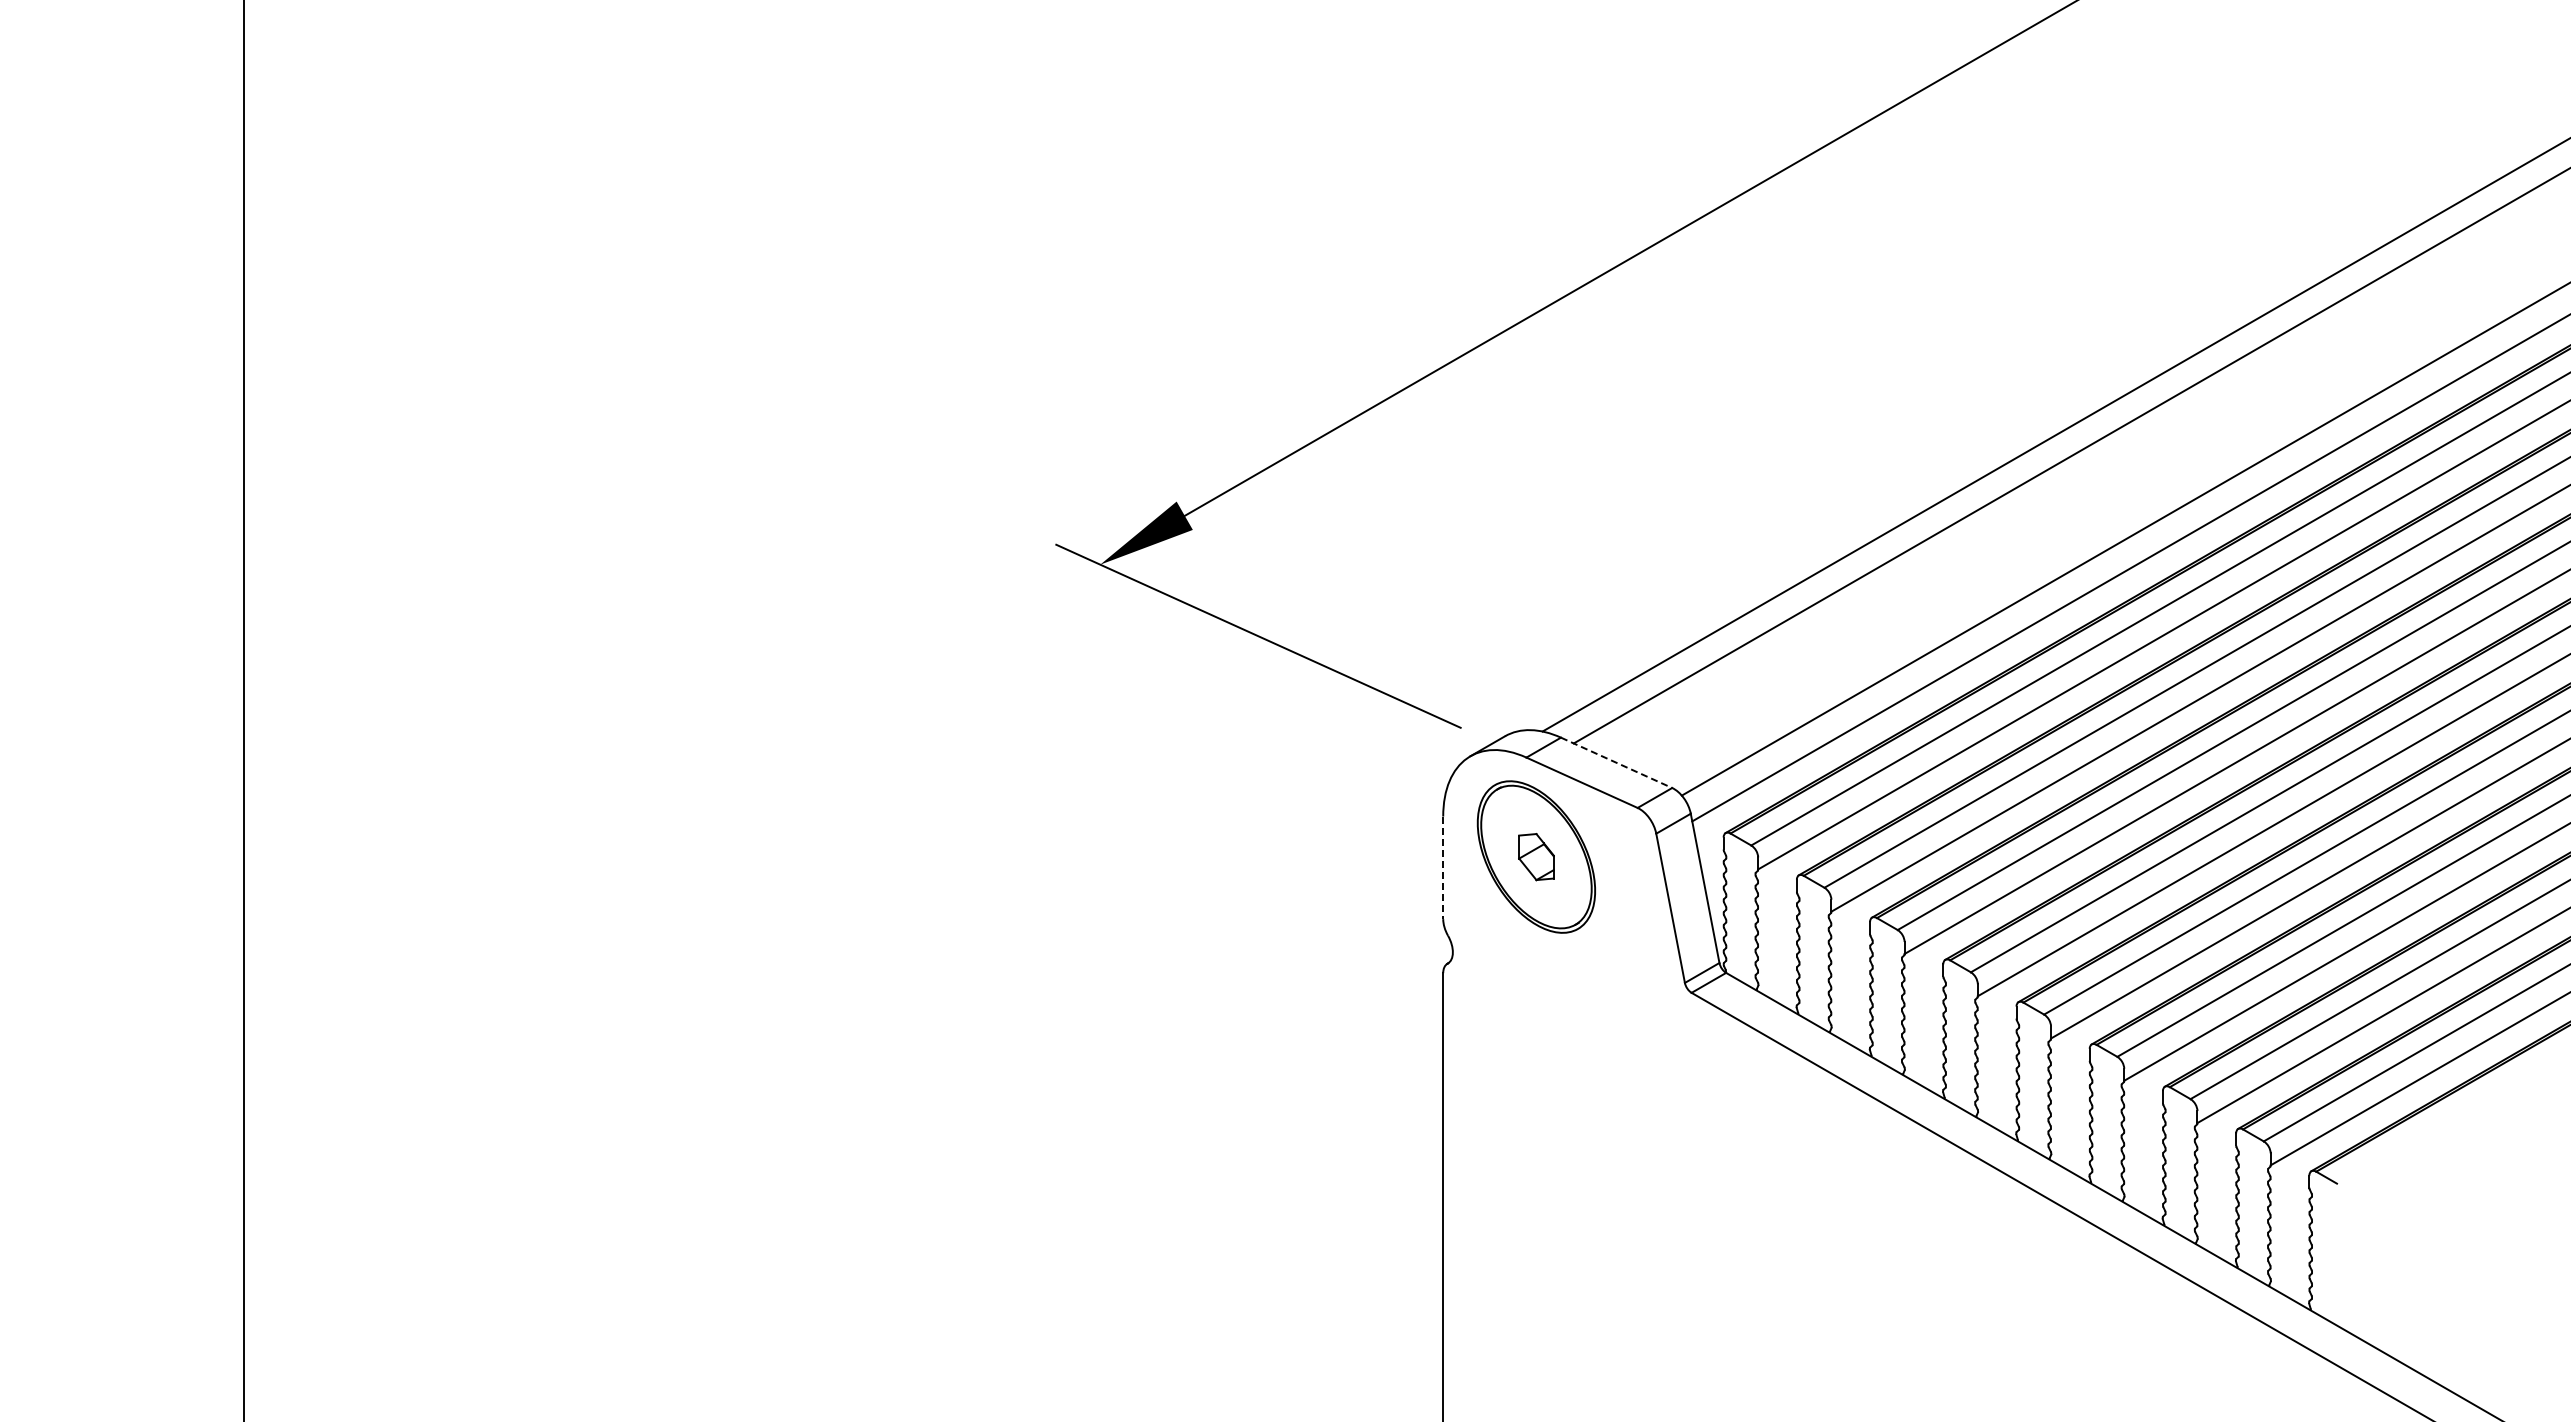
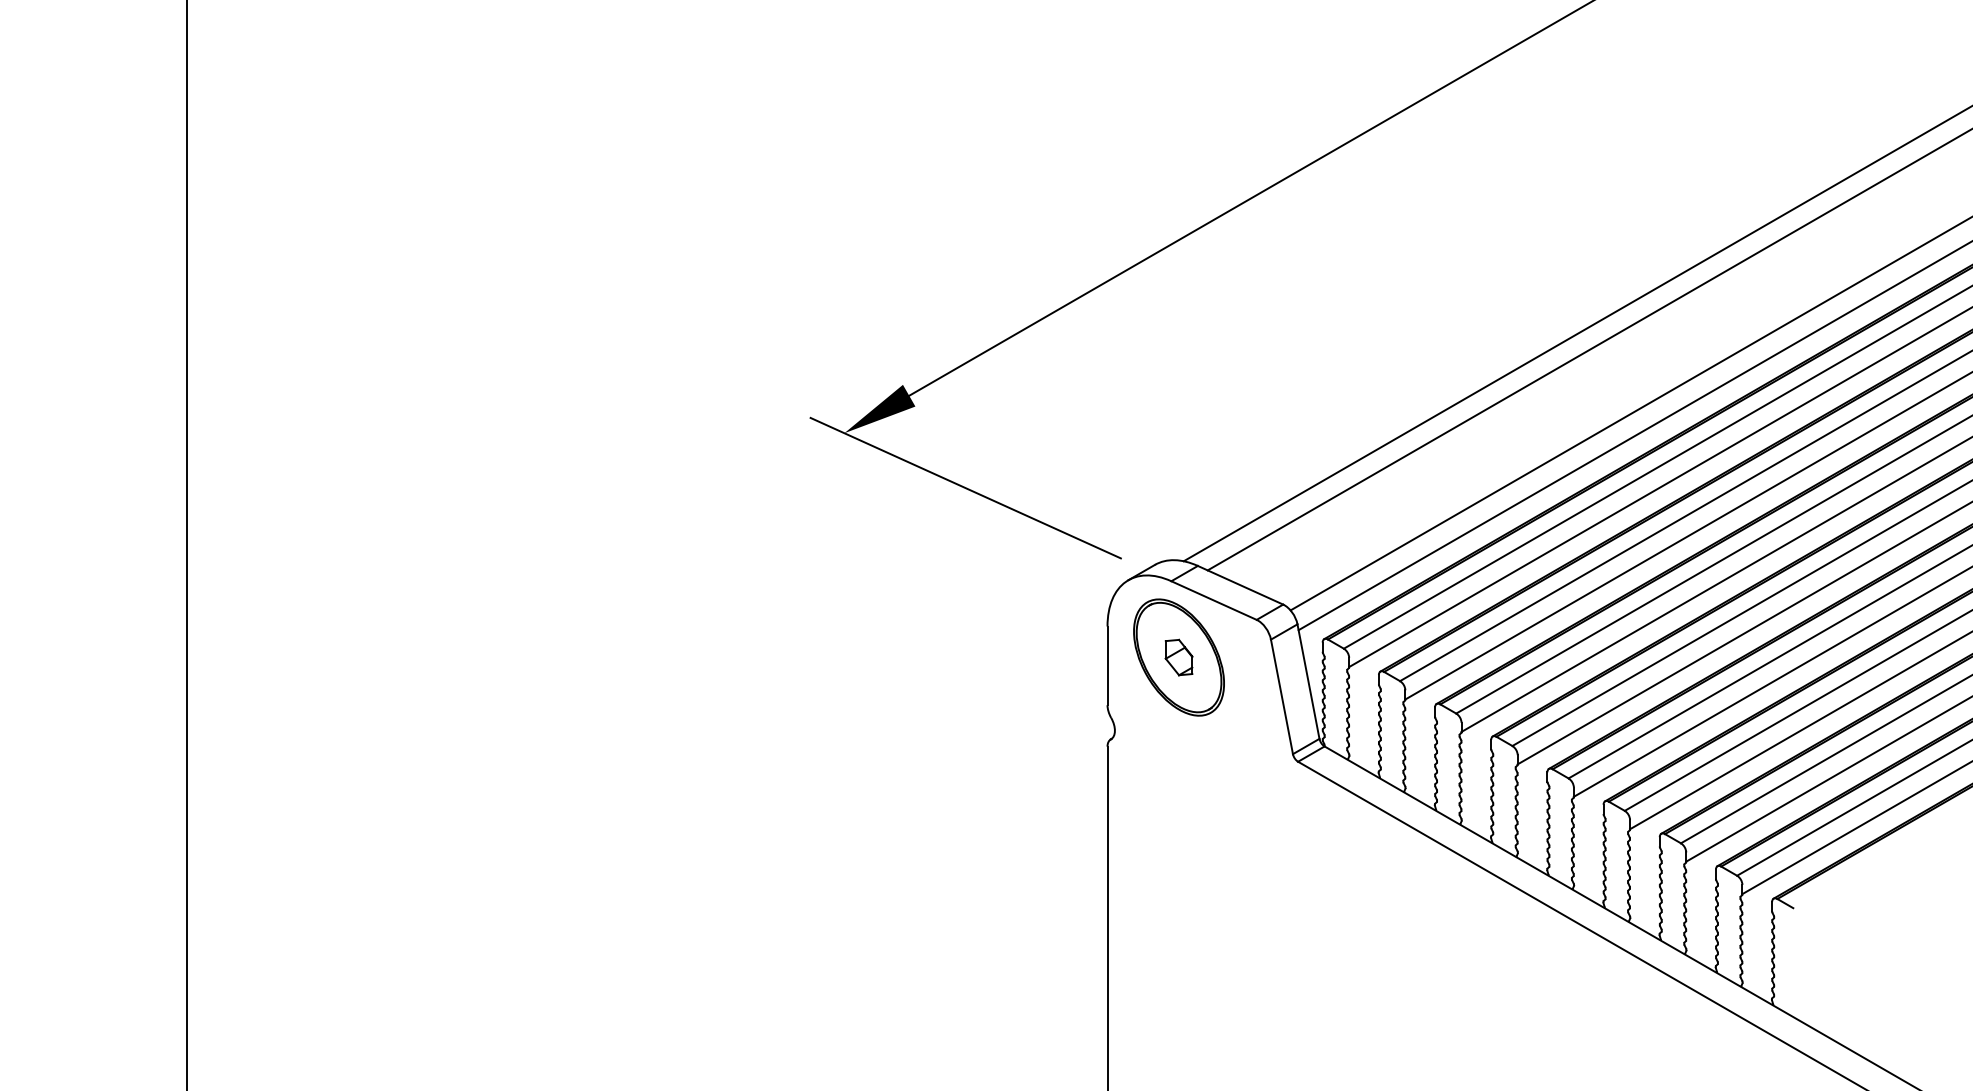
line: (1617, 763) -> (1241, 585), dashed -> solid
line: (1443, 868) -> (1107, 666), dashed -> solid

